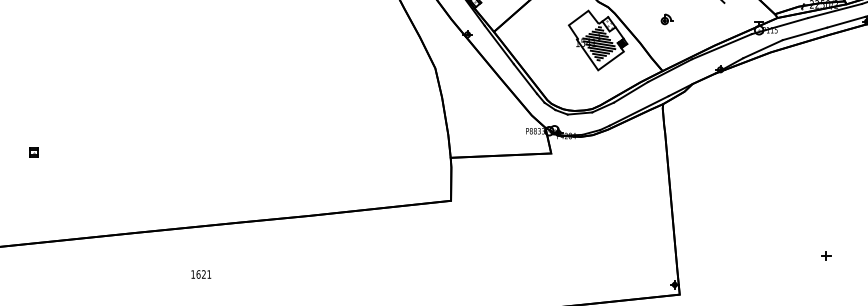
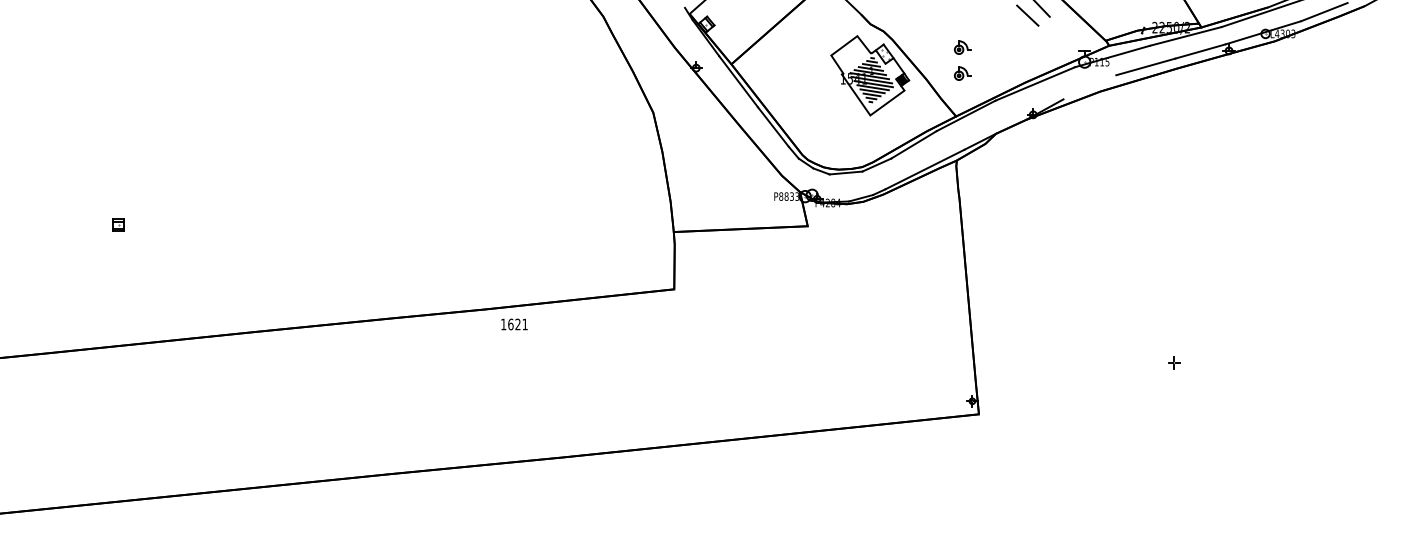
part: (667, 38) -> (962, 73), added
line: (762, 49) -> (1089, 87), removed
text: (201, 274) -> (514, 324), moved

